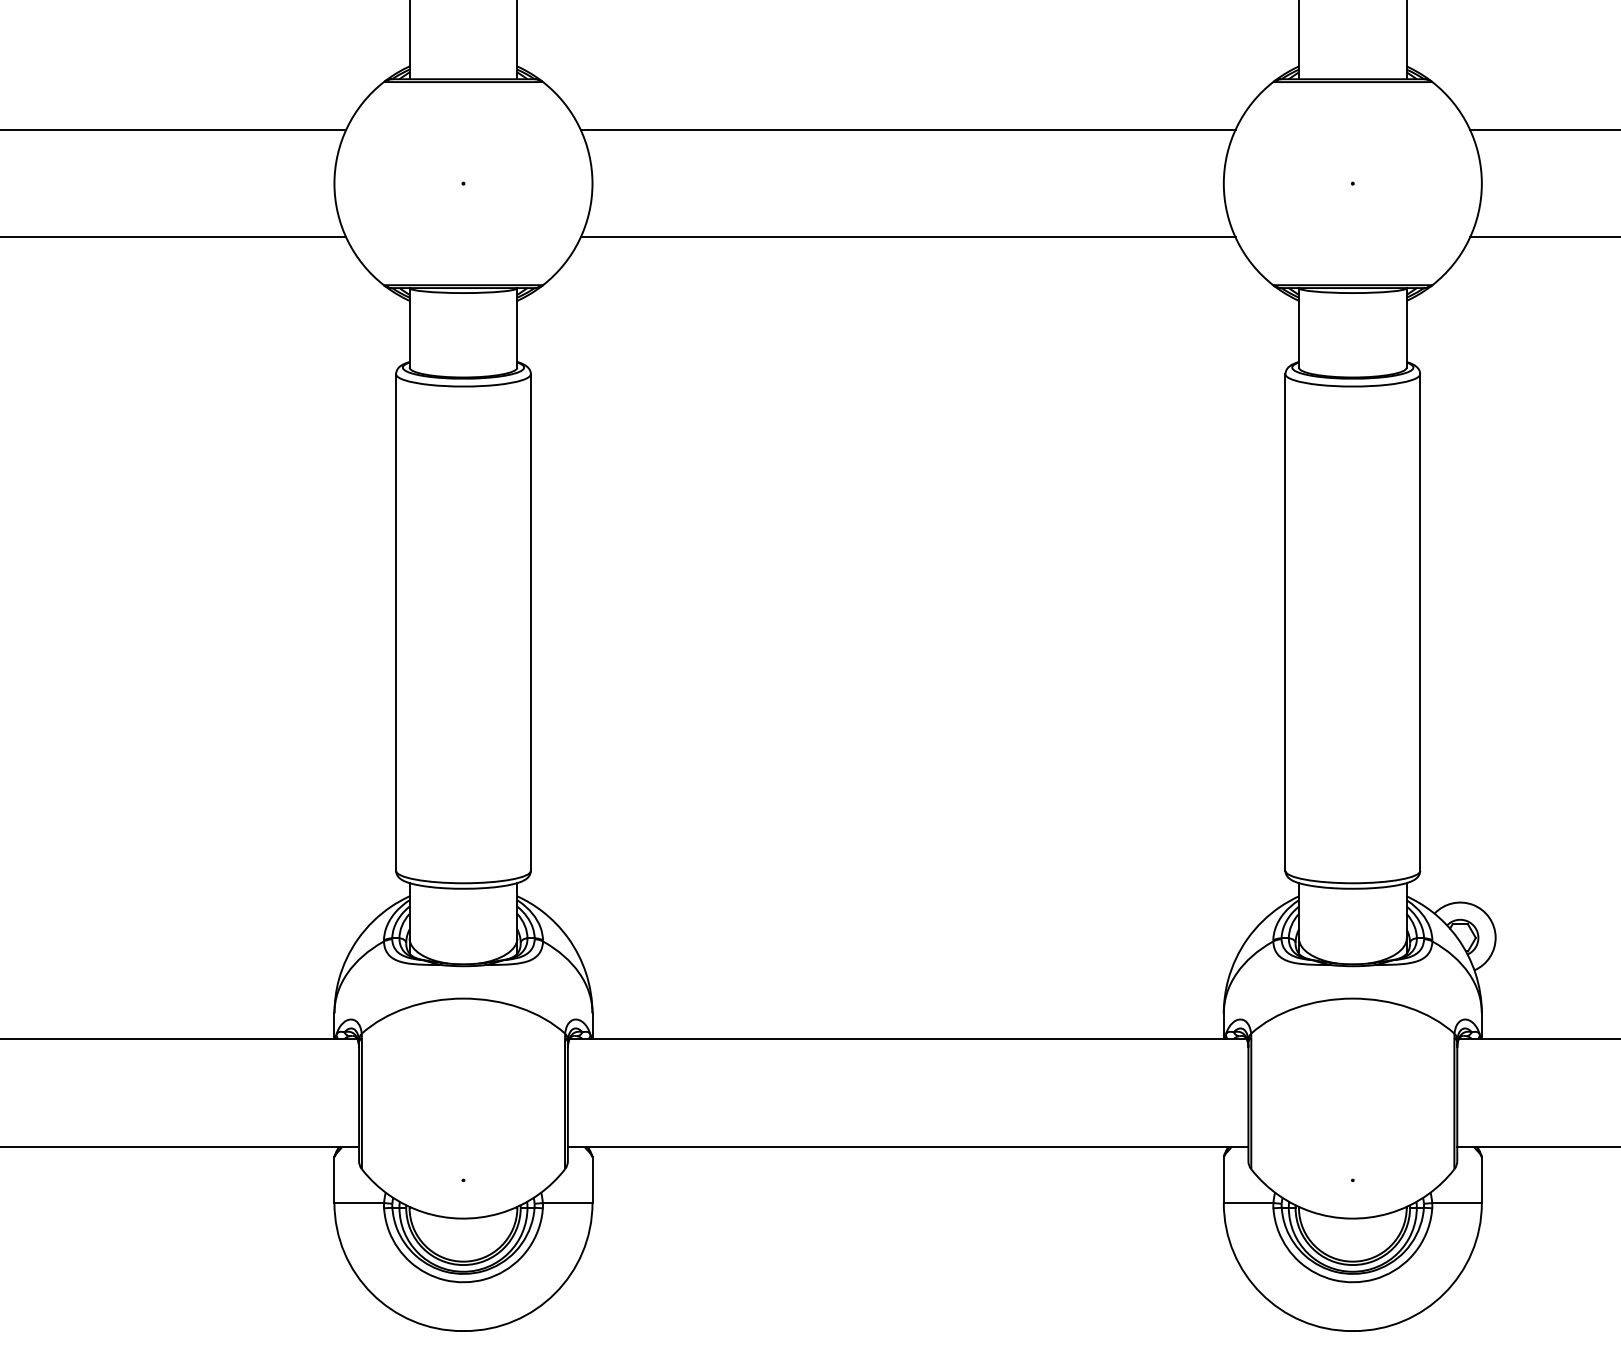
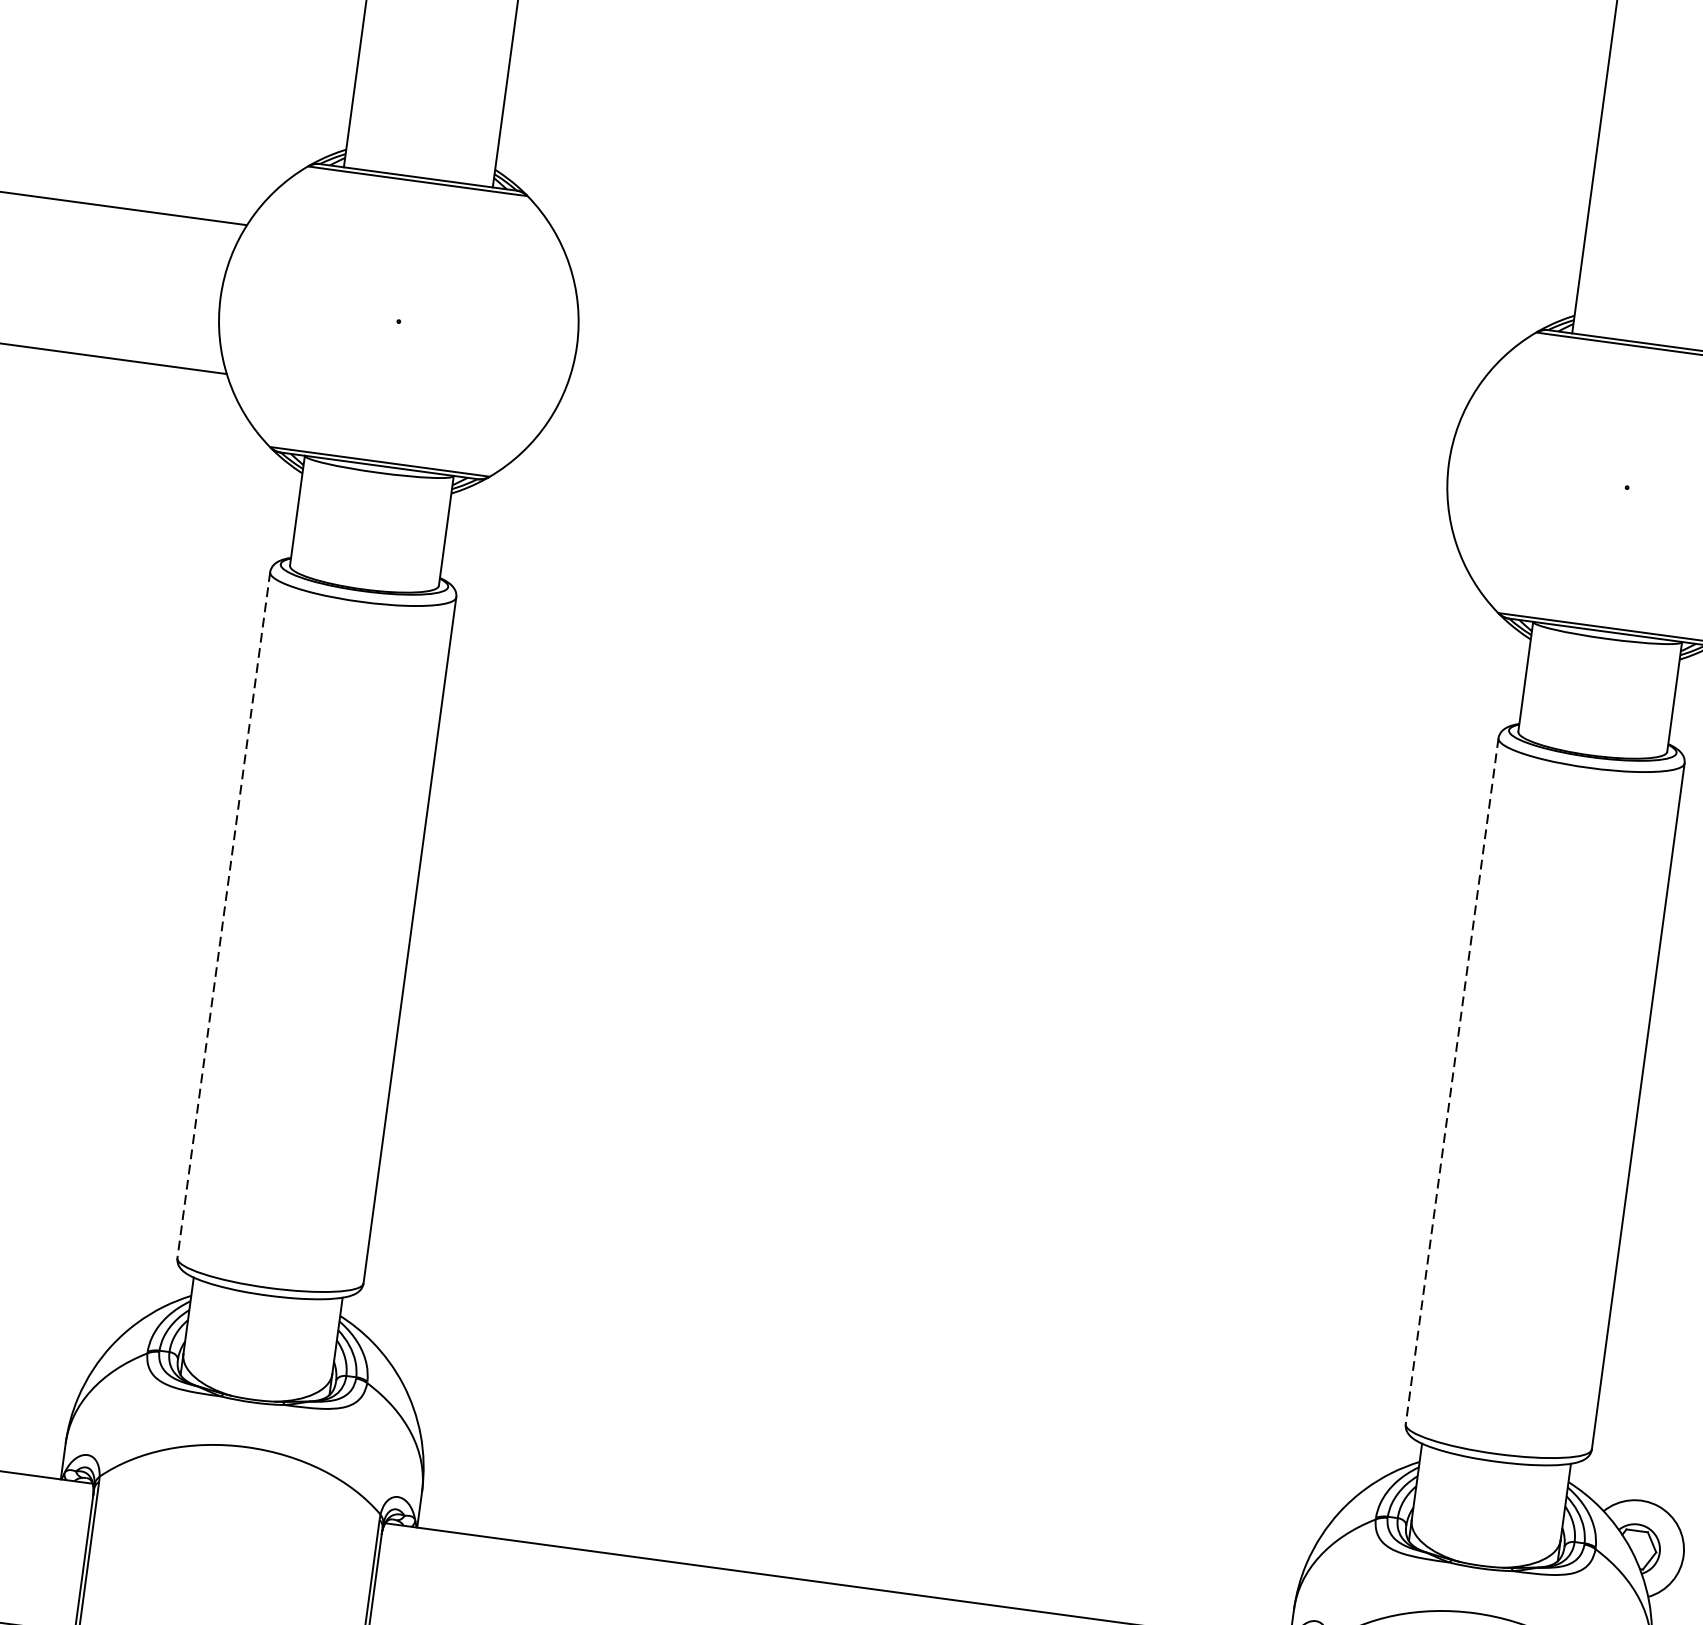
line: (907, 129) -> (1022, 329), removed
line: (907, 237) -> (1002, 478), removed
line: (396, 623) -> (224, 916), solid -> dashed
line: (1285, 623) -> (1452, 1082), solid -> dashed

